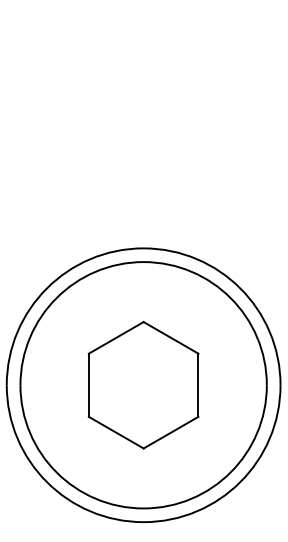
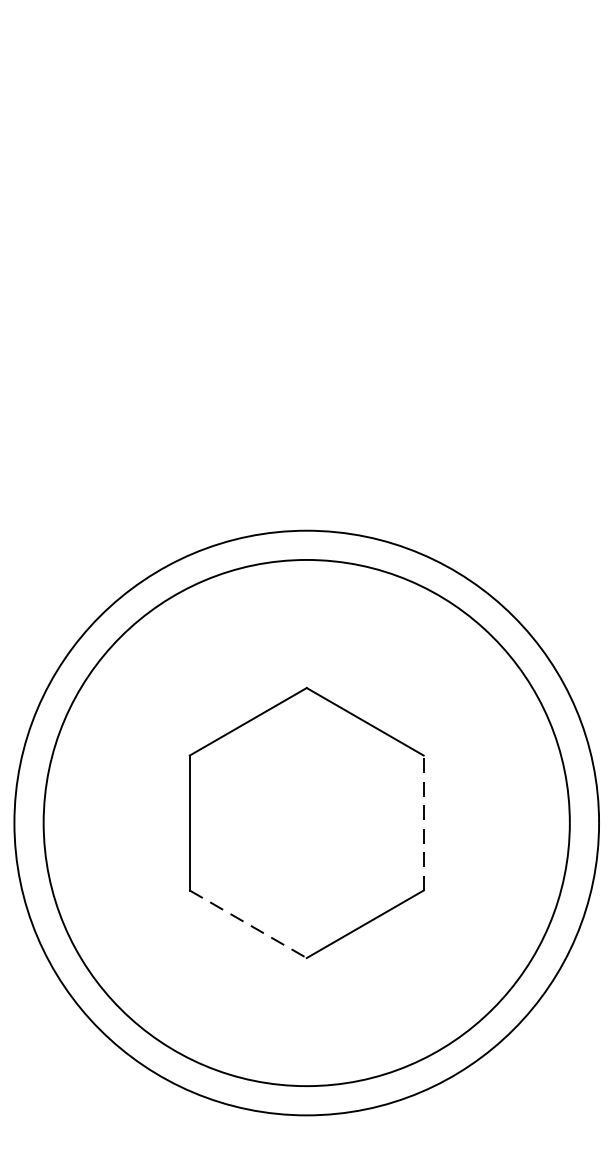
line: (198, 385) -> (423, 823), solid -> dashed
line: (116, 432) -> (248, 923), solid -> dashed

